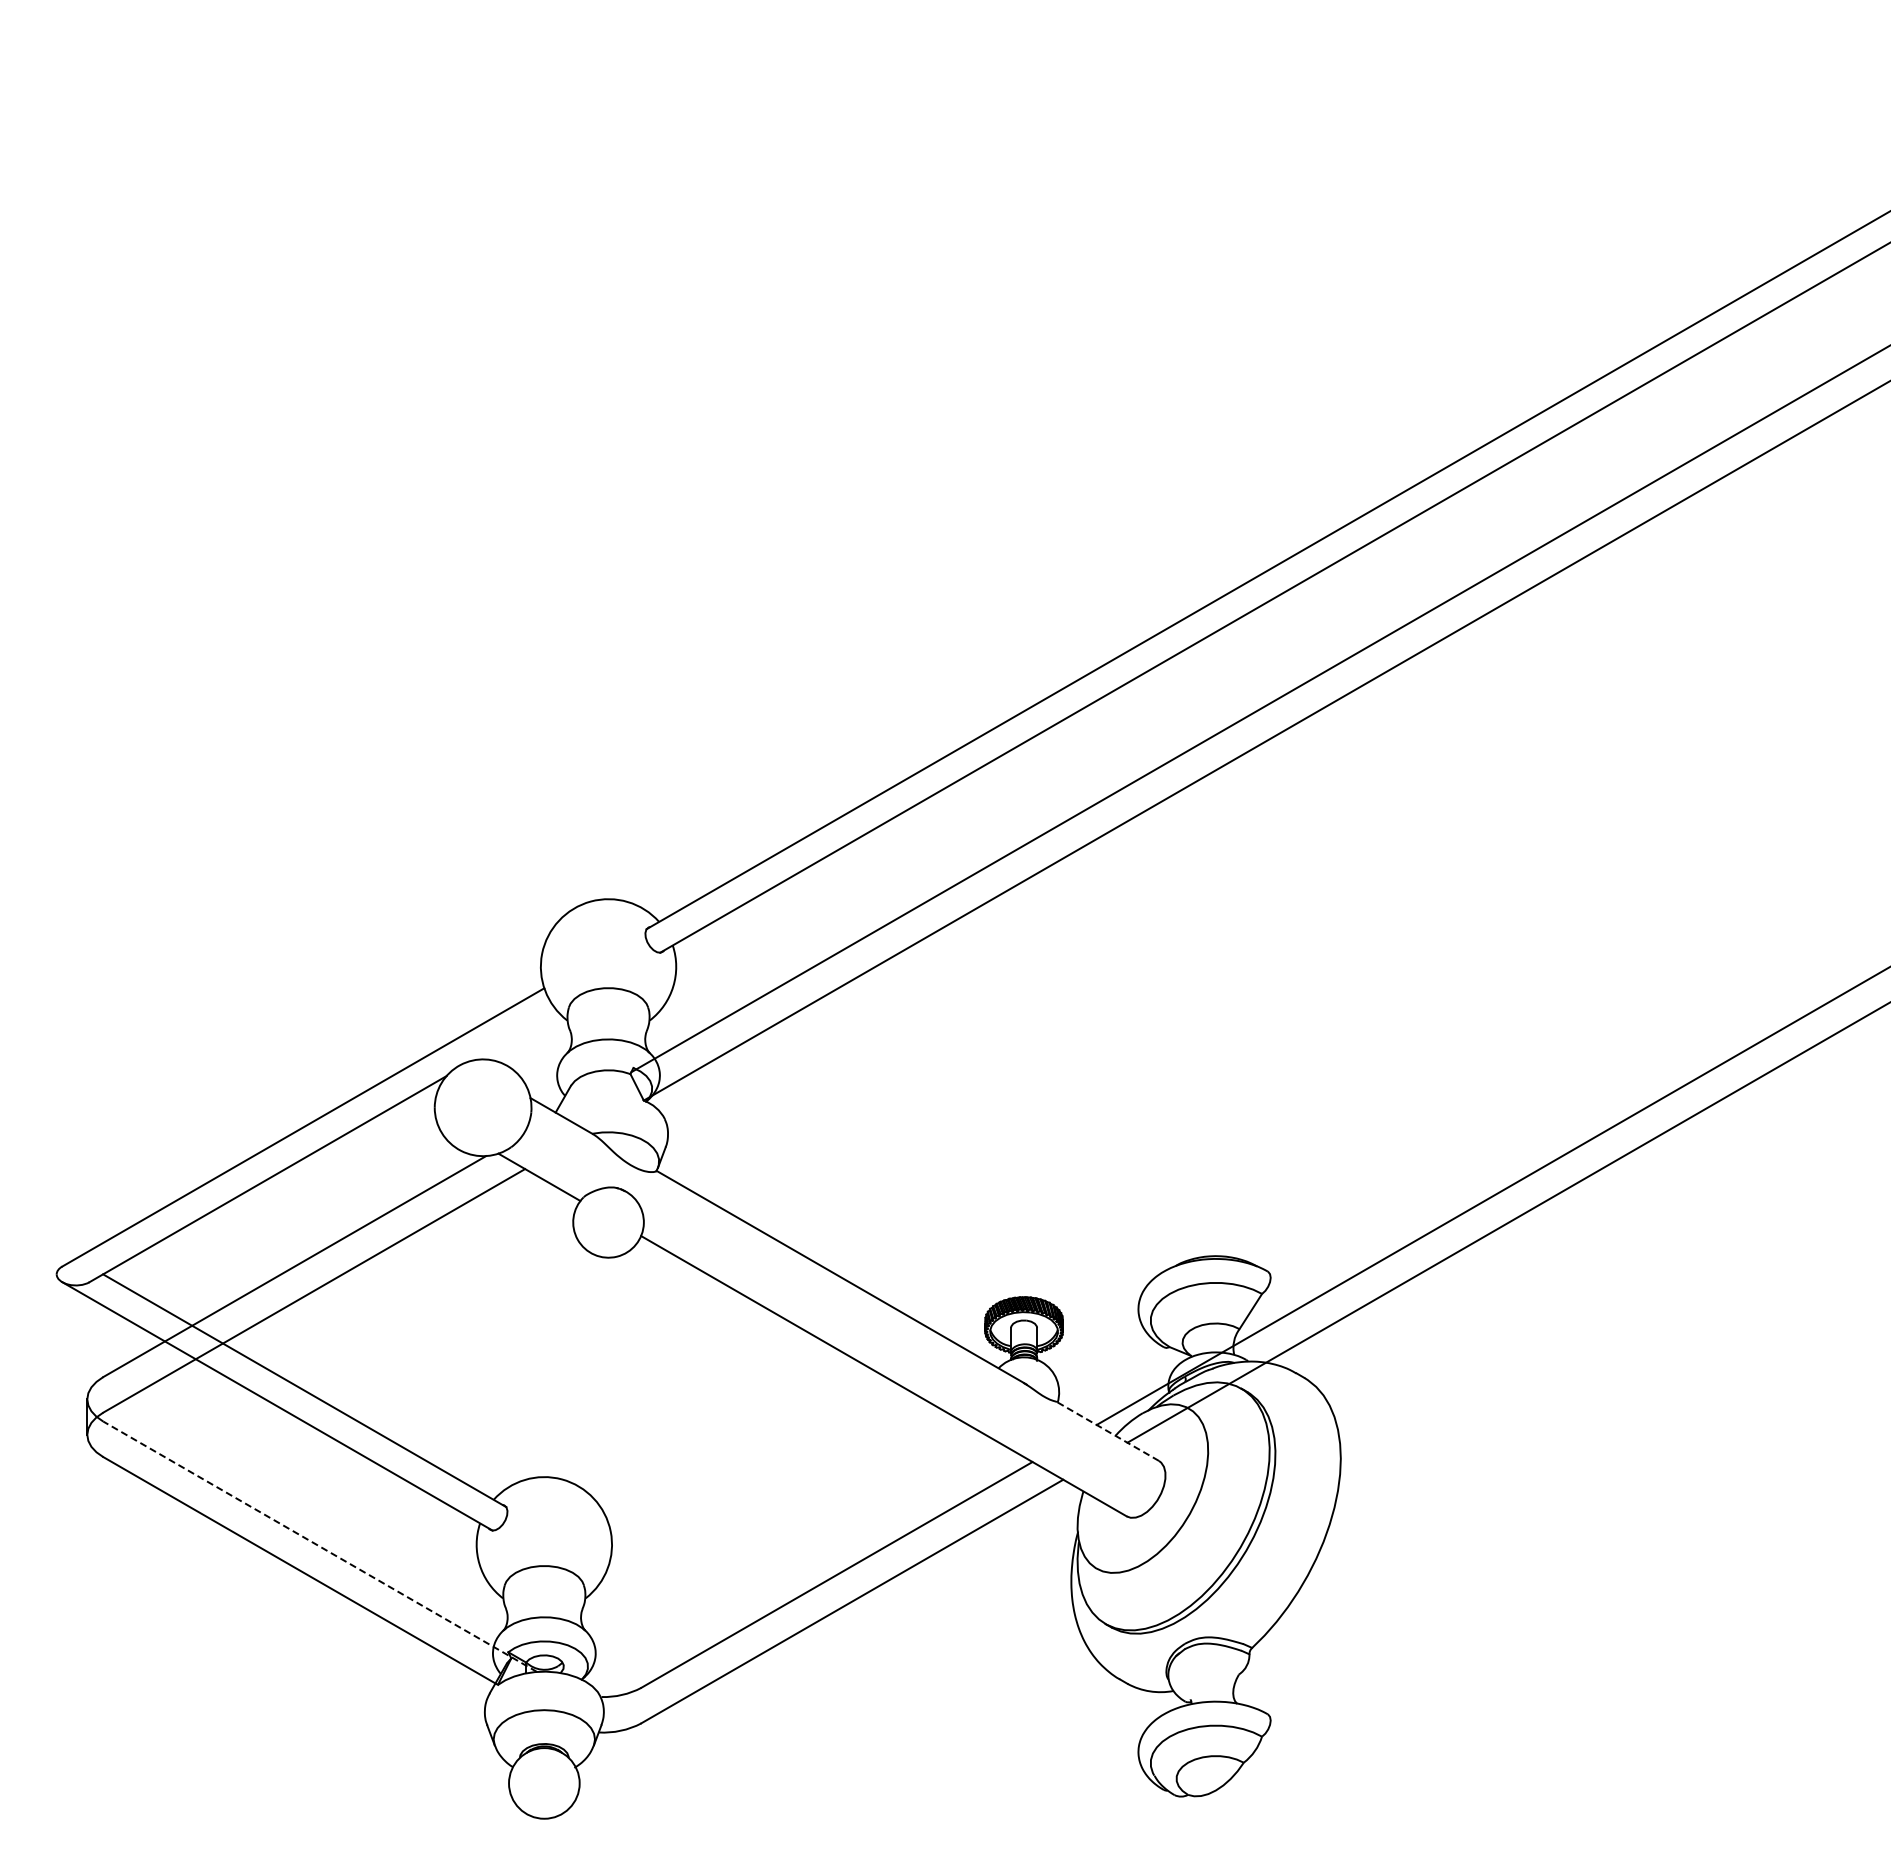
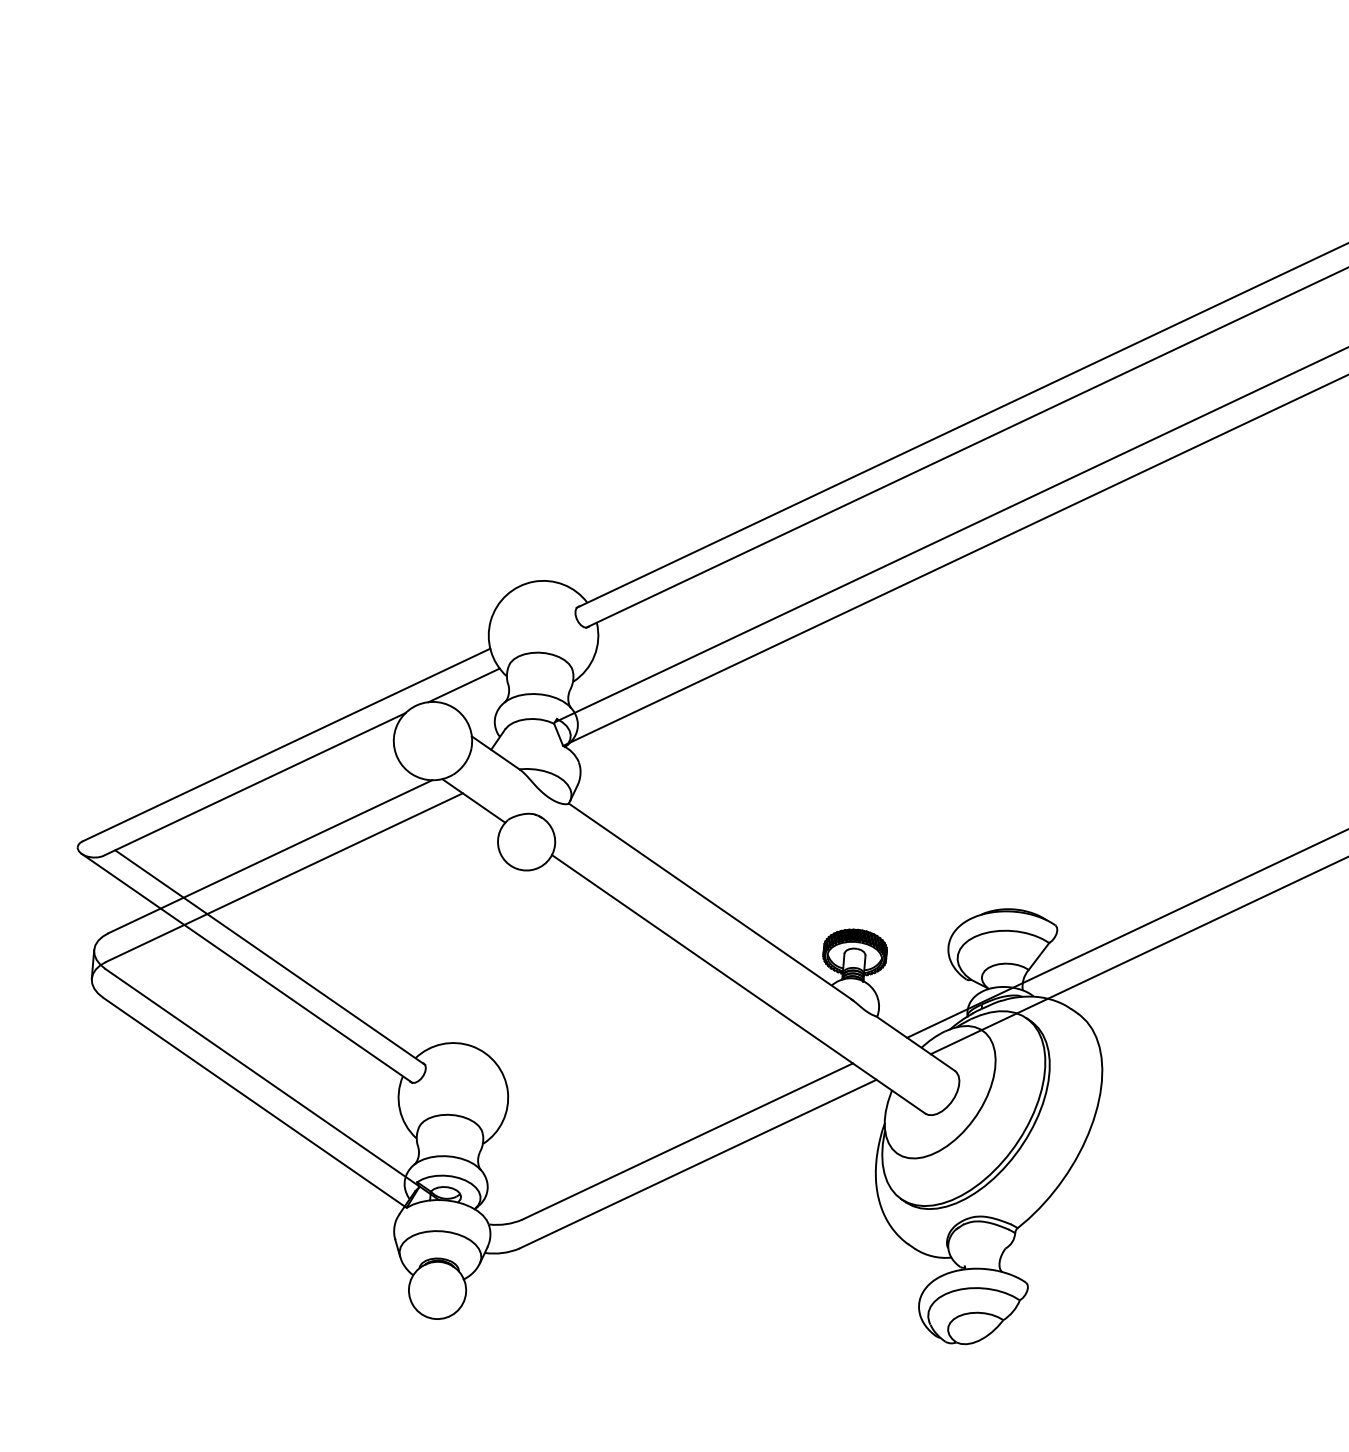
line: (515, 1035) -> (463, 684), added
line: (1108, 1431) -> (916, 1043), dashed -> solid
line: (319, 1546) -> (271, 1084), dashed -> solid

